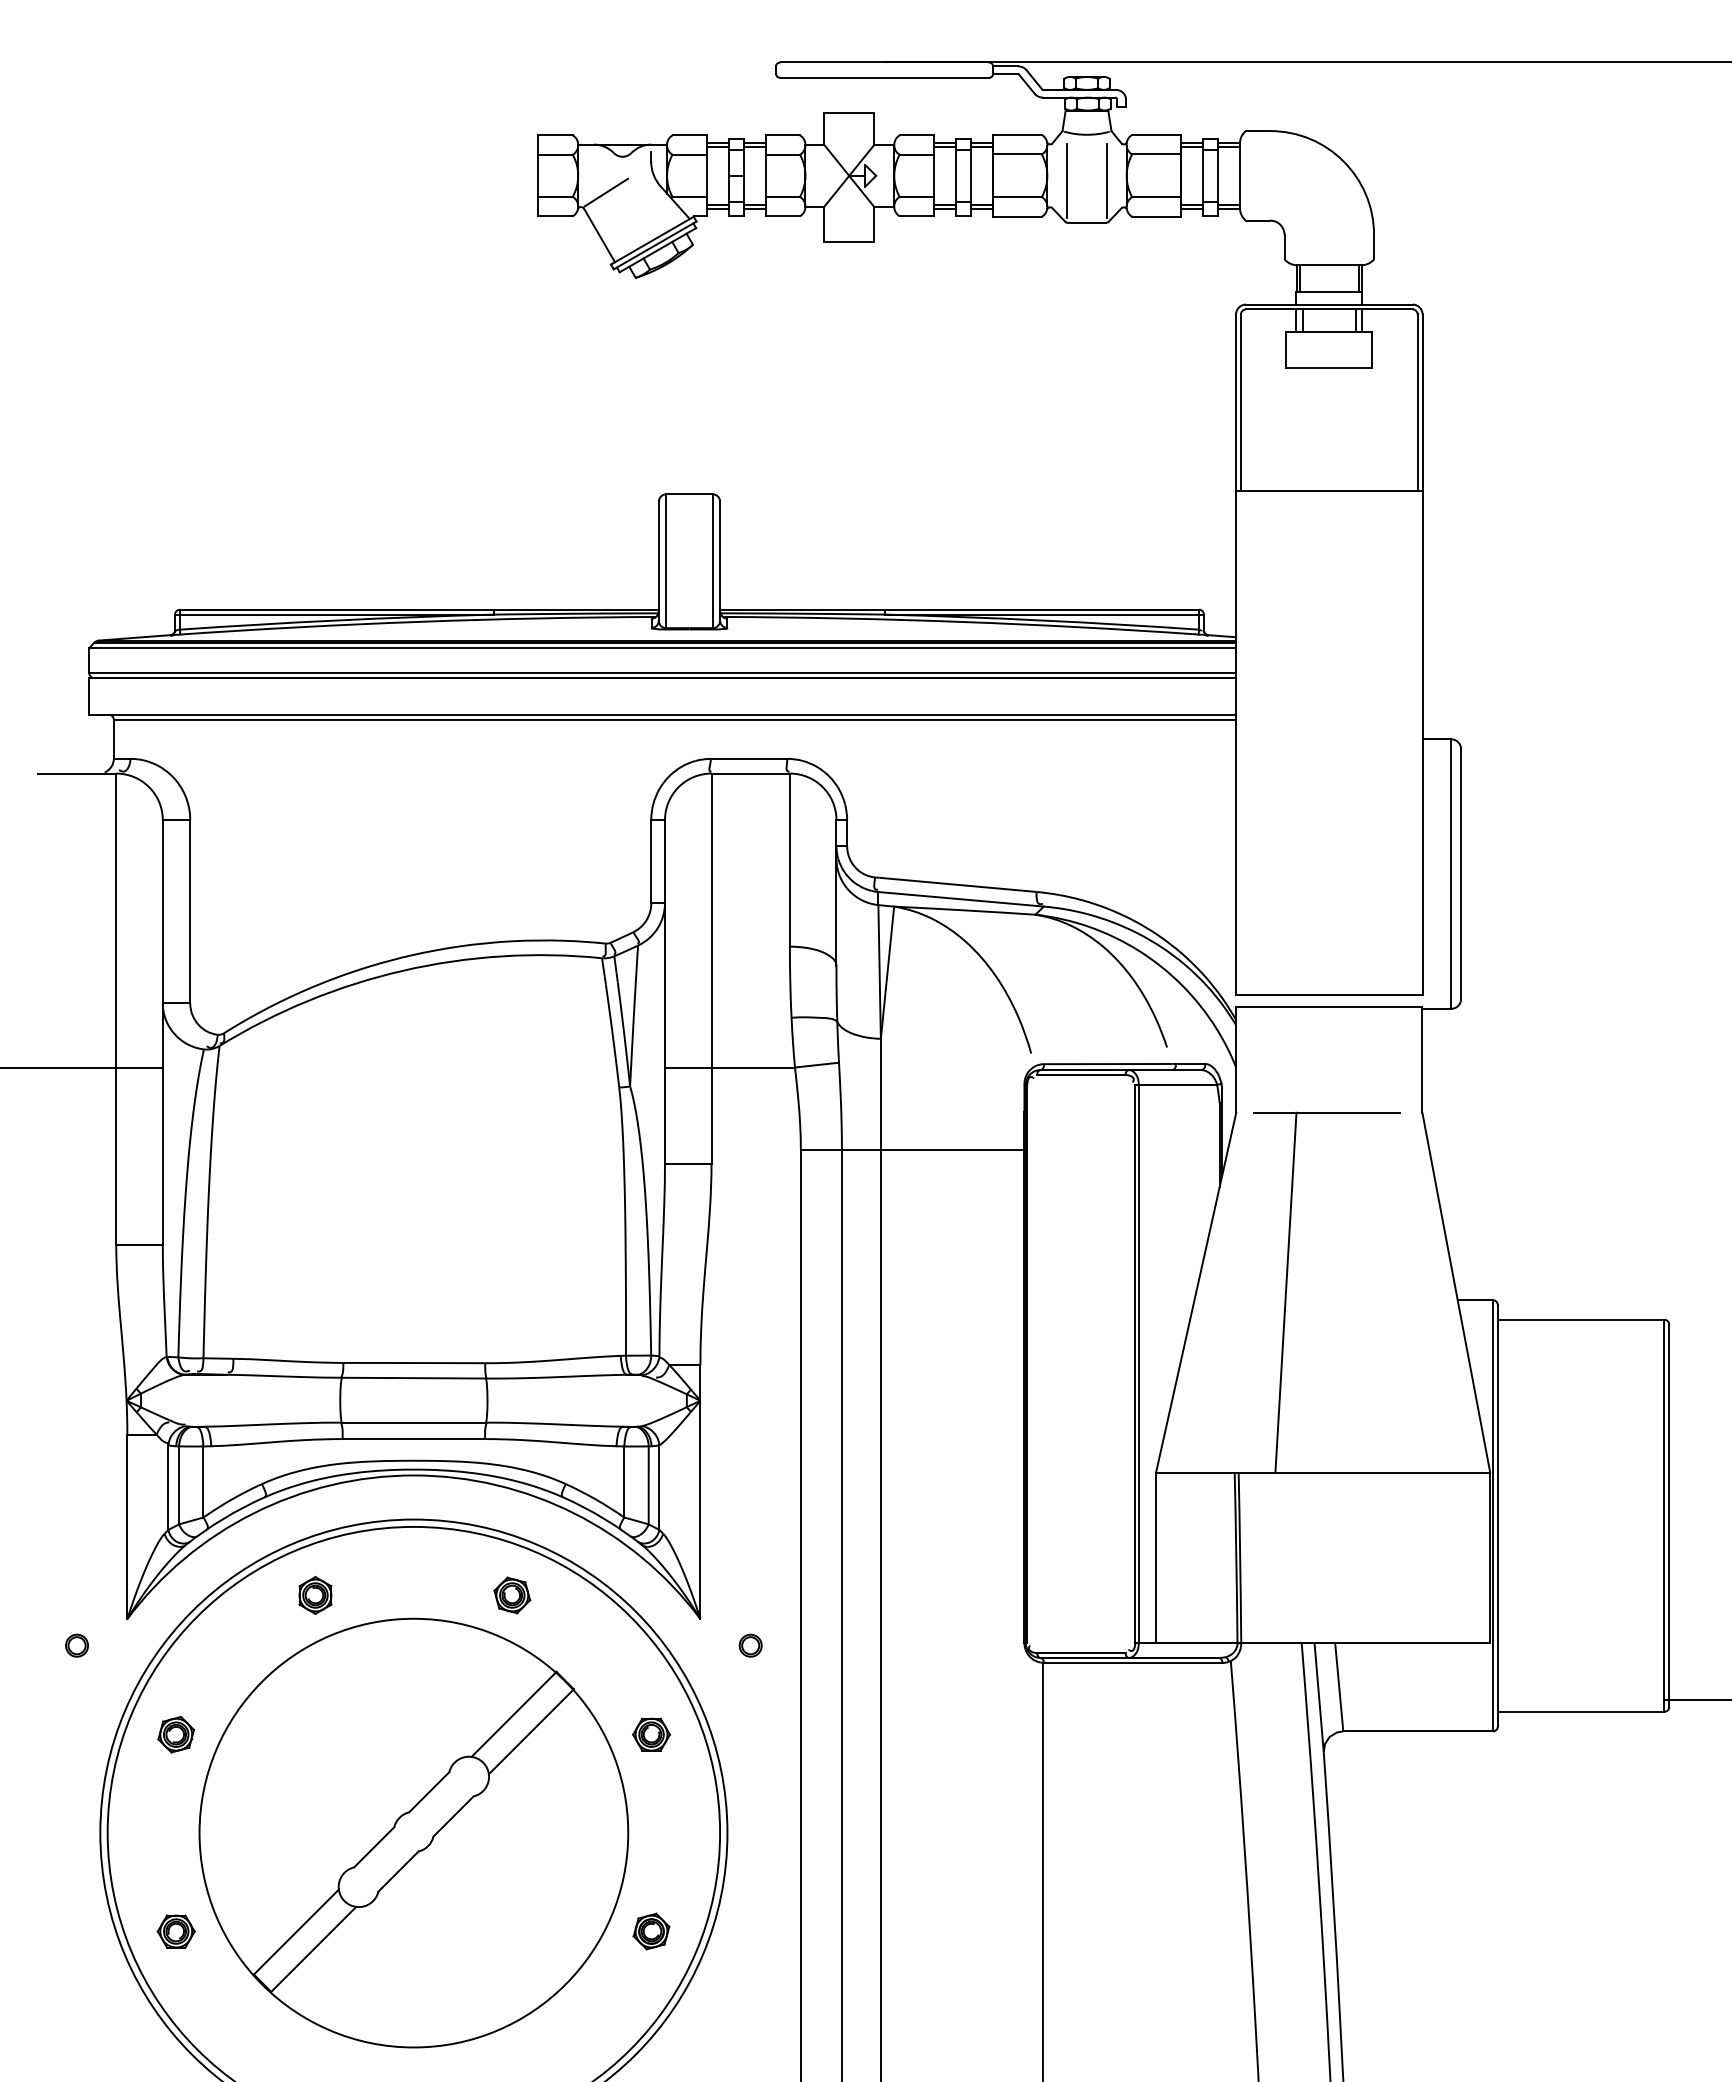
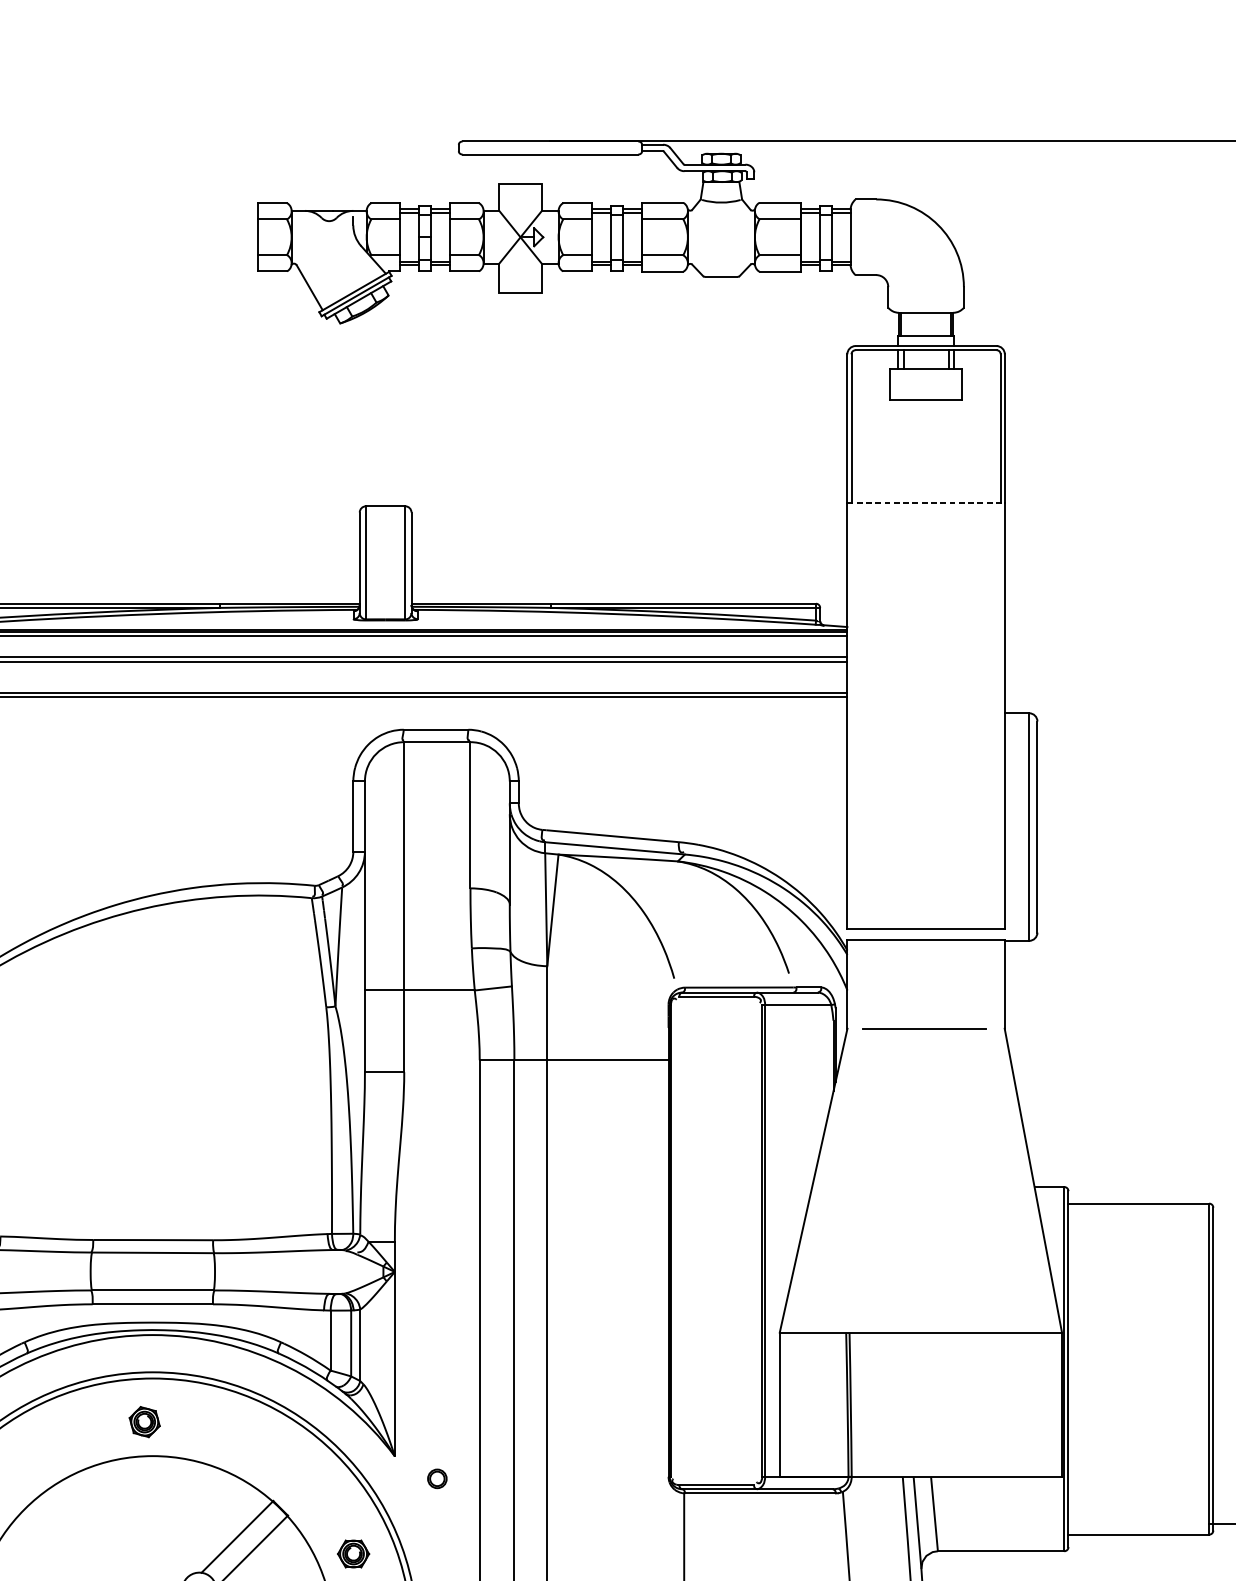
line: (1066, 180) -> (704, 241), removed
line: (1107, 180) -> (738, 241), removed
line: (606, 192) -> (315, 251), removed
line: (1329, 490) -> (926, 503), solid -> dashed
line: (1285, 1292) -> (889, 1180), removed
part: (315, 1595) -> (69, 1436), removed
part: (512, 1595) -> (144, 1422), moved

